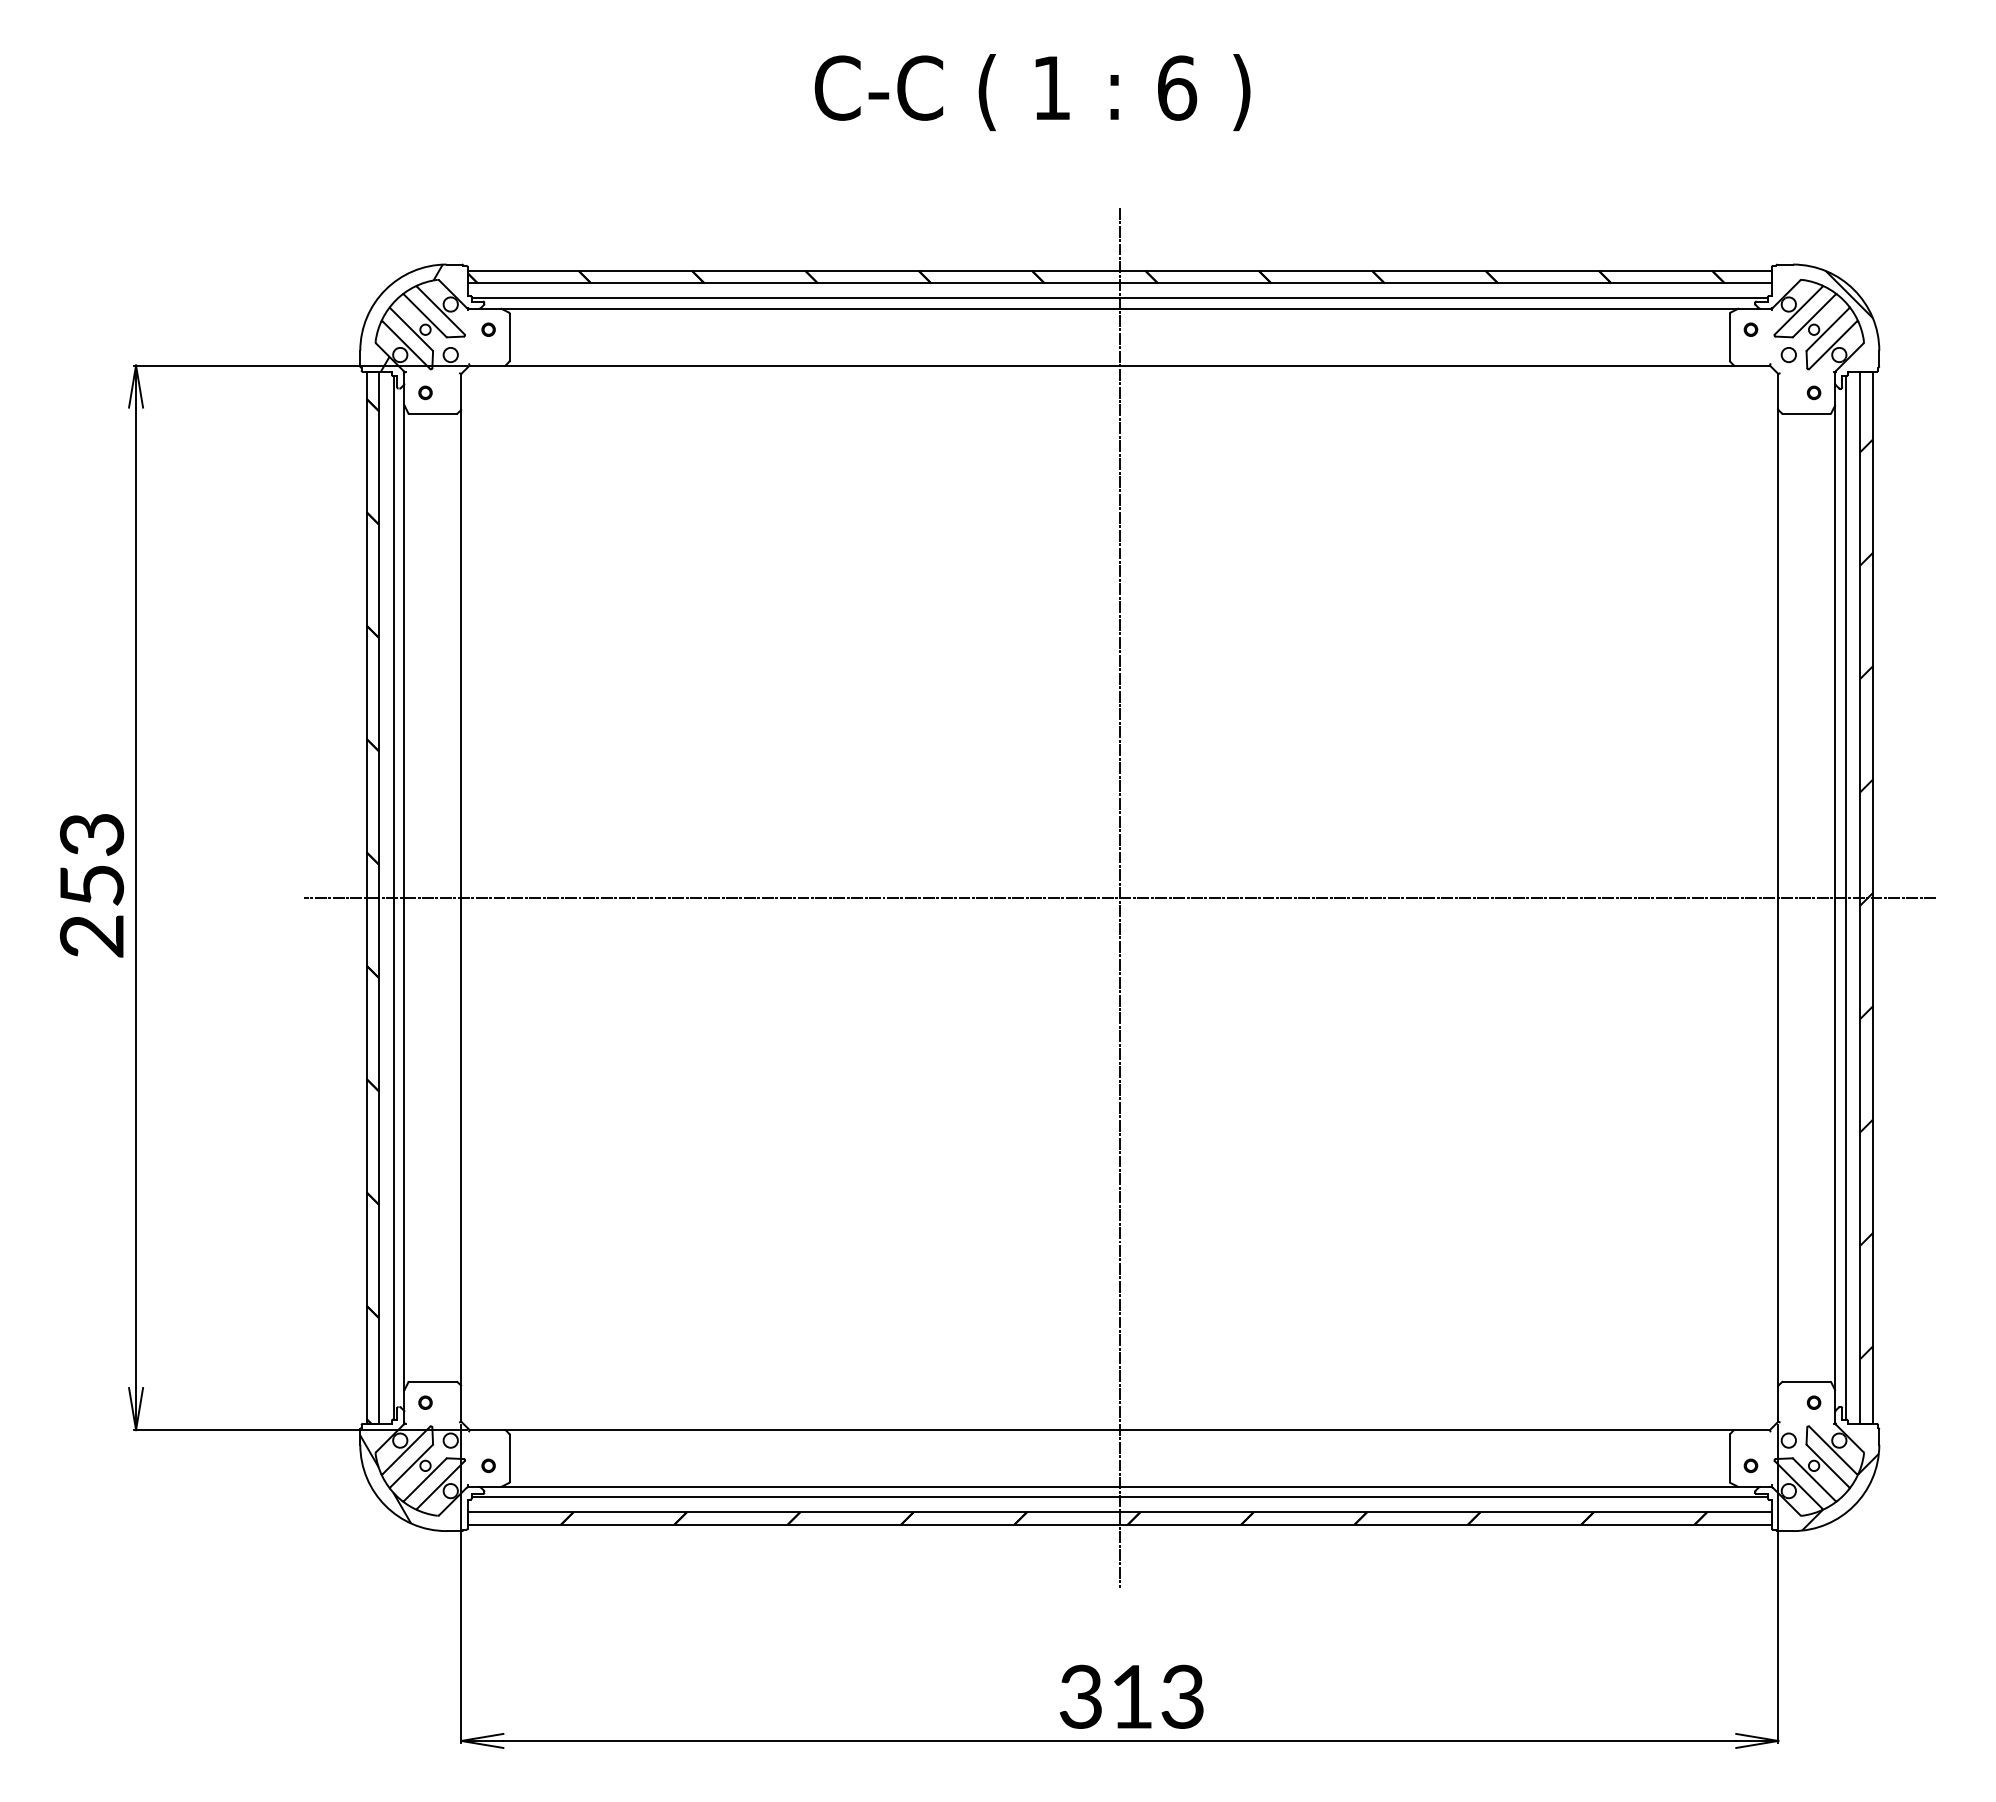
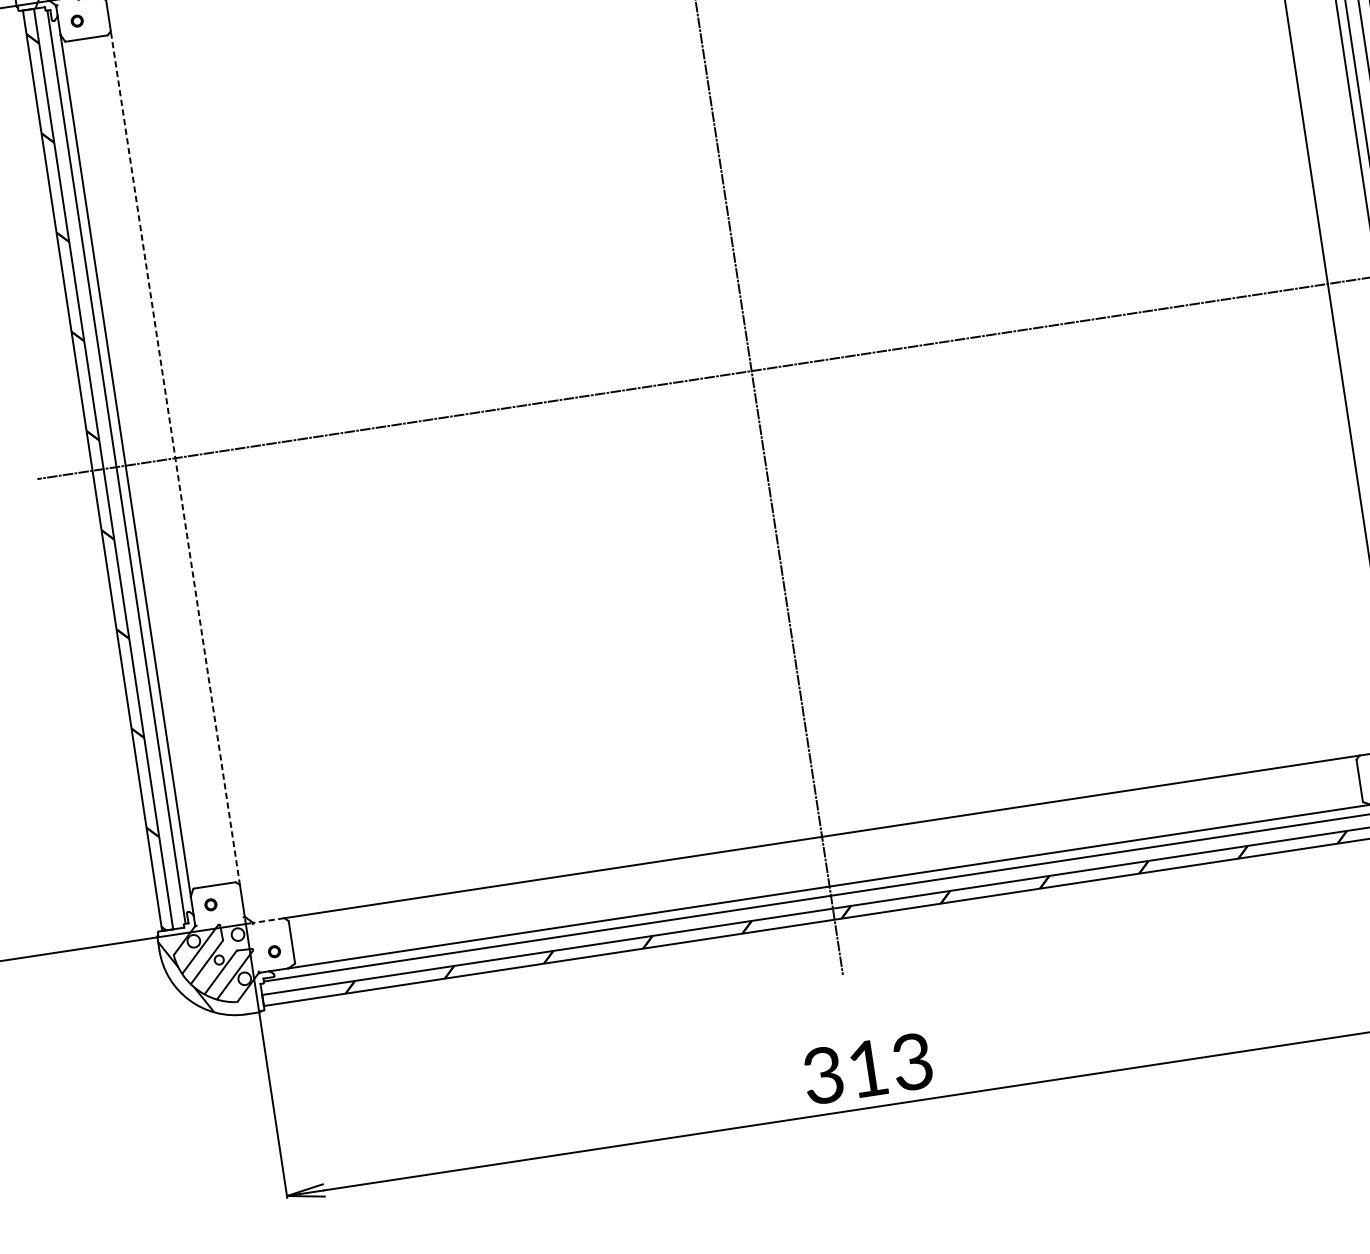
line: (461, 897) -> (175, 457), solid -> dashed
line: (487, 1430) -> (268, 920), solid -> dashed

